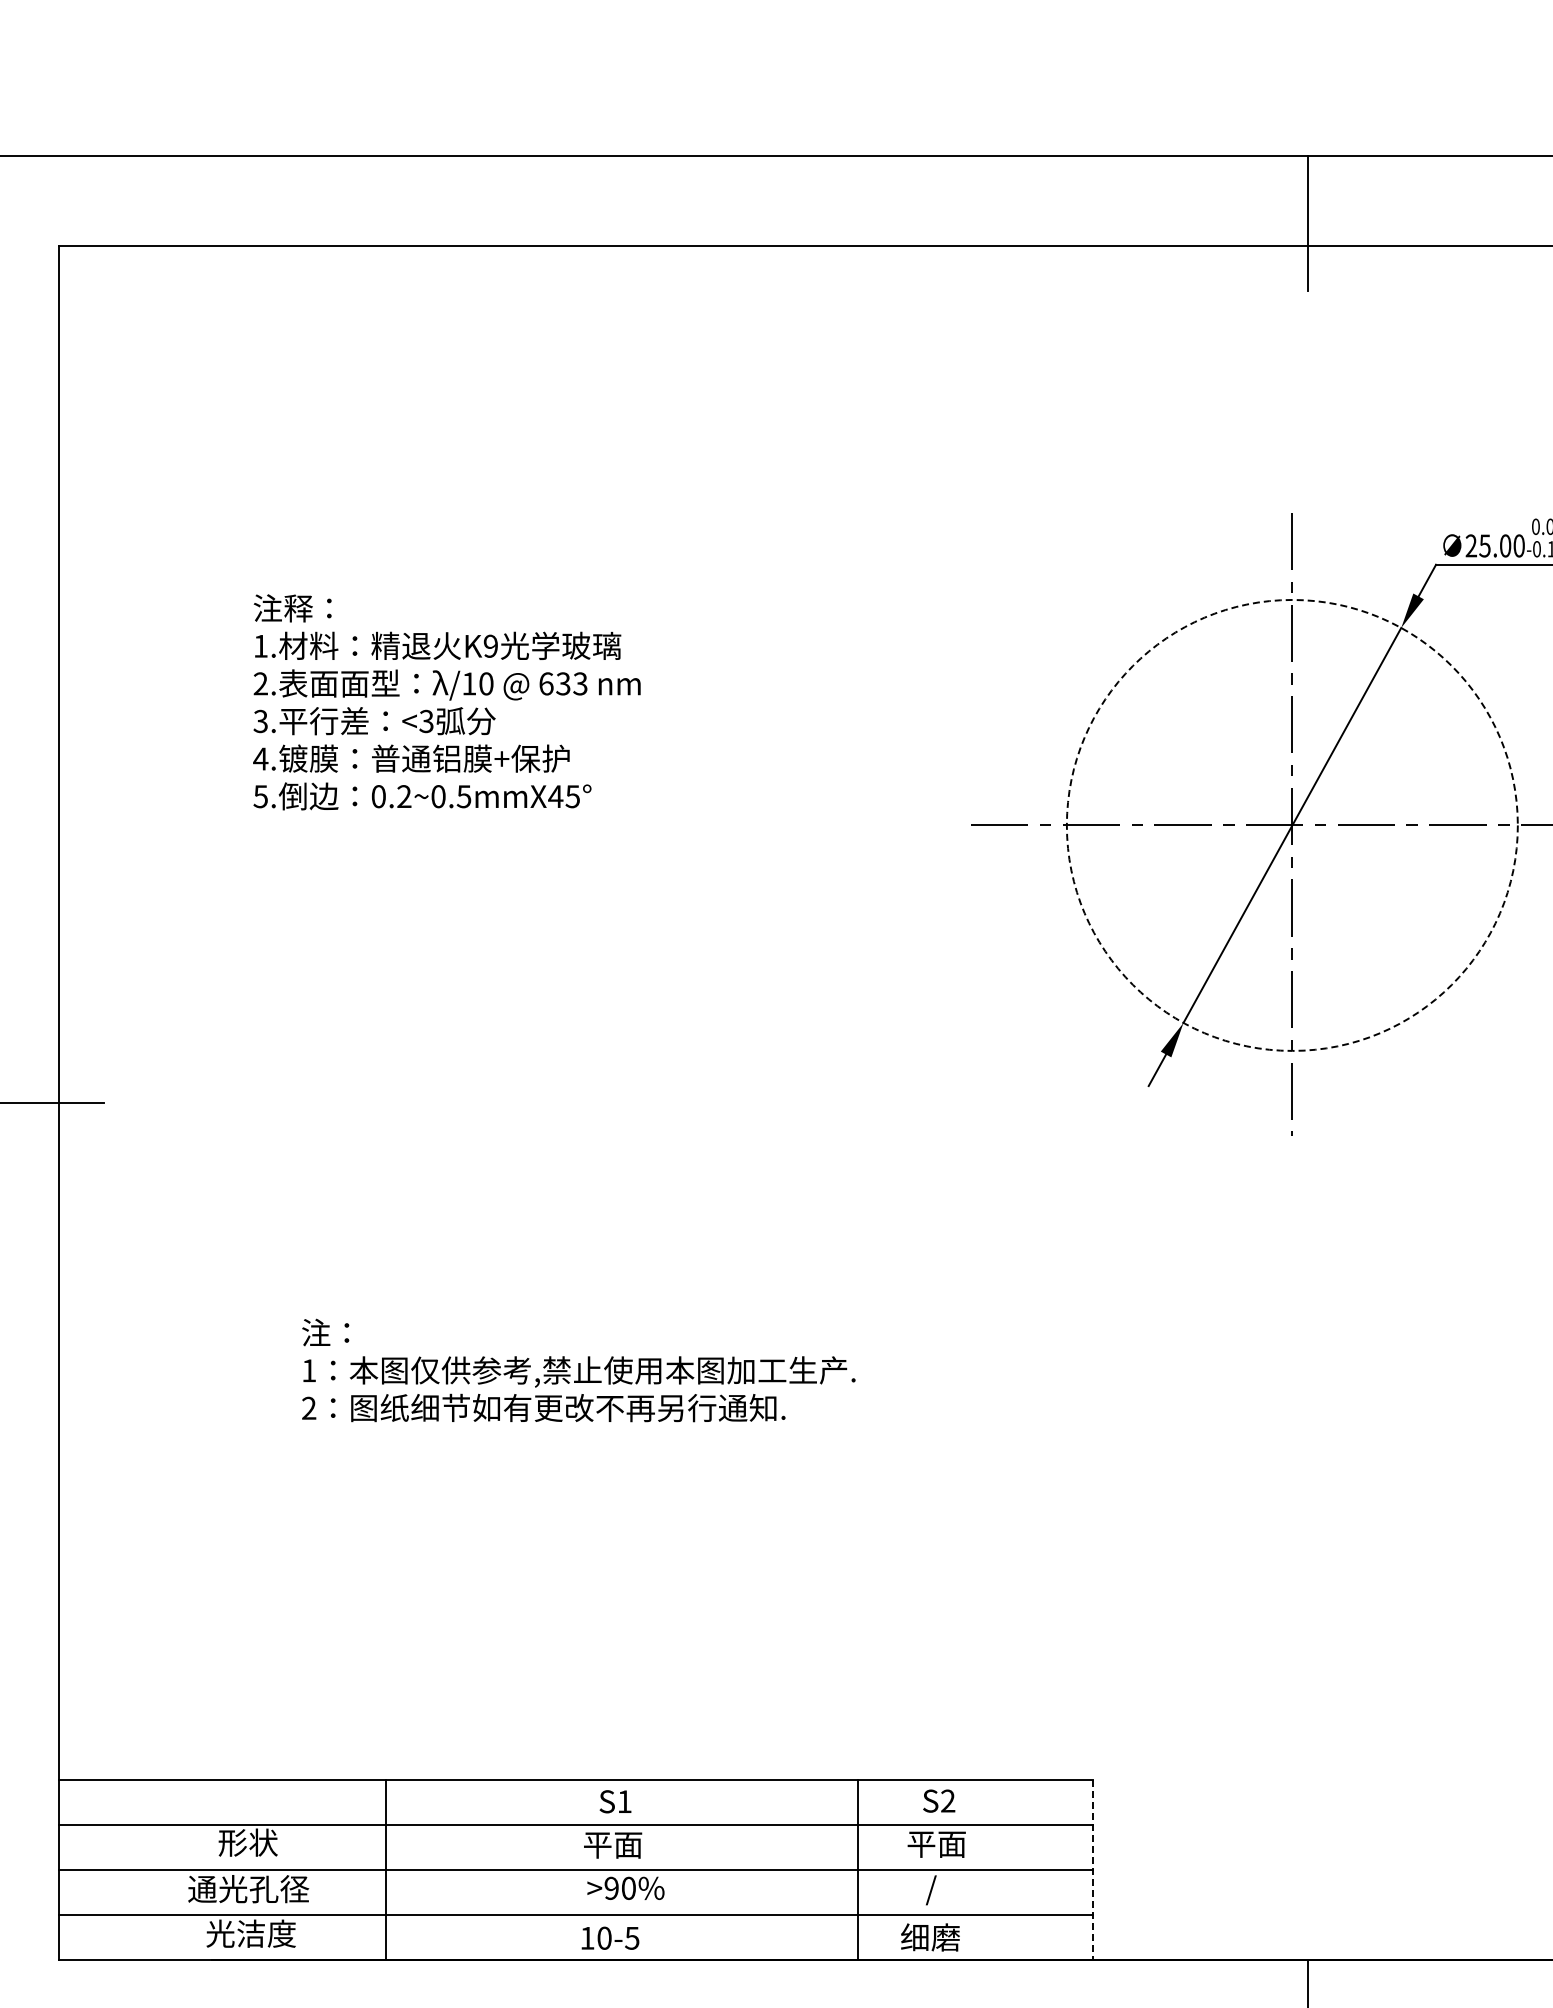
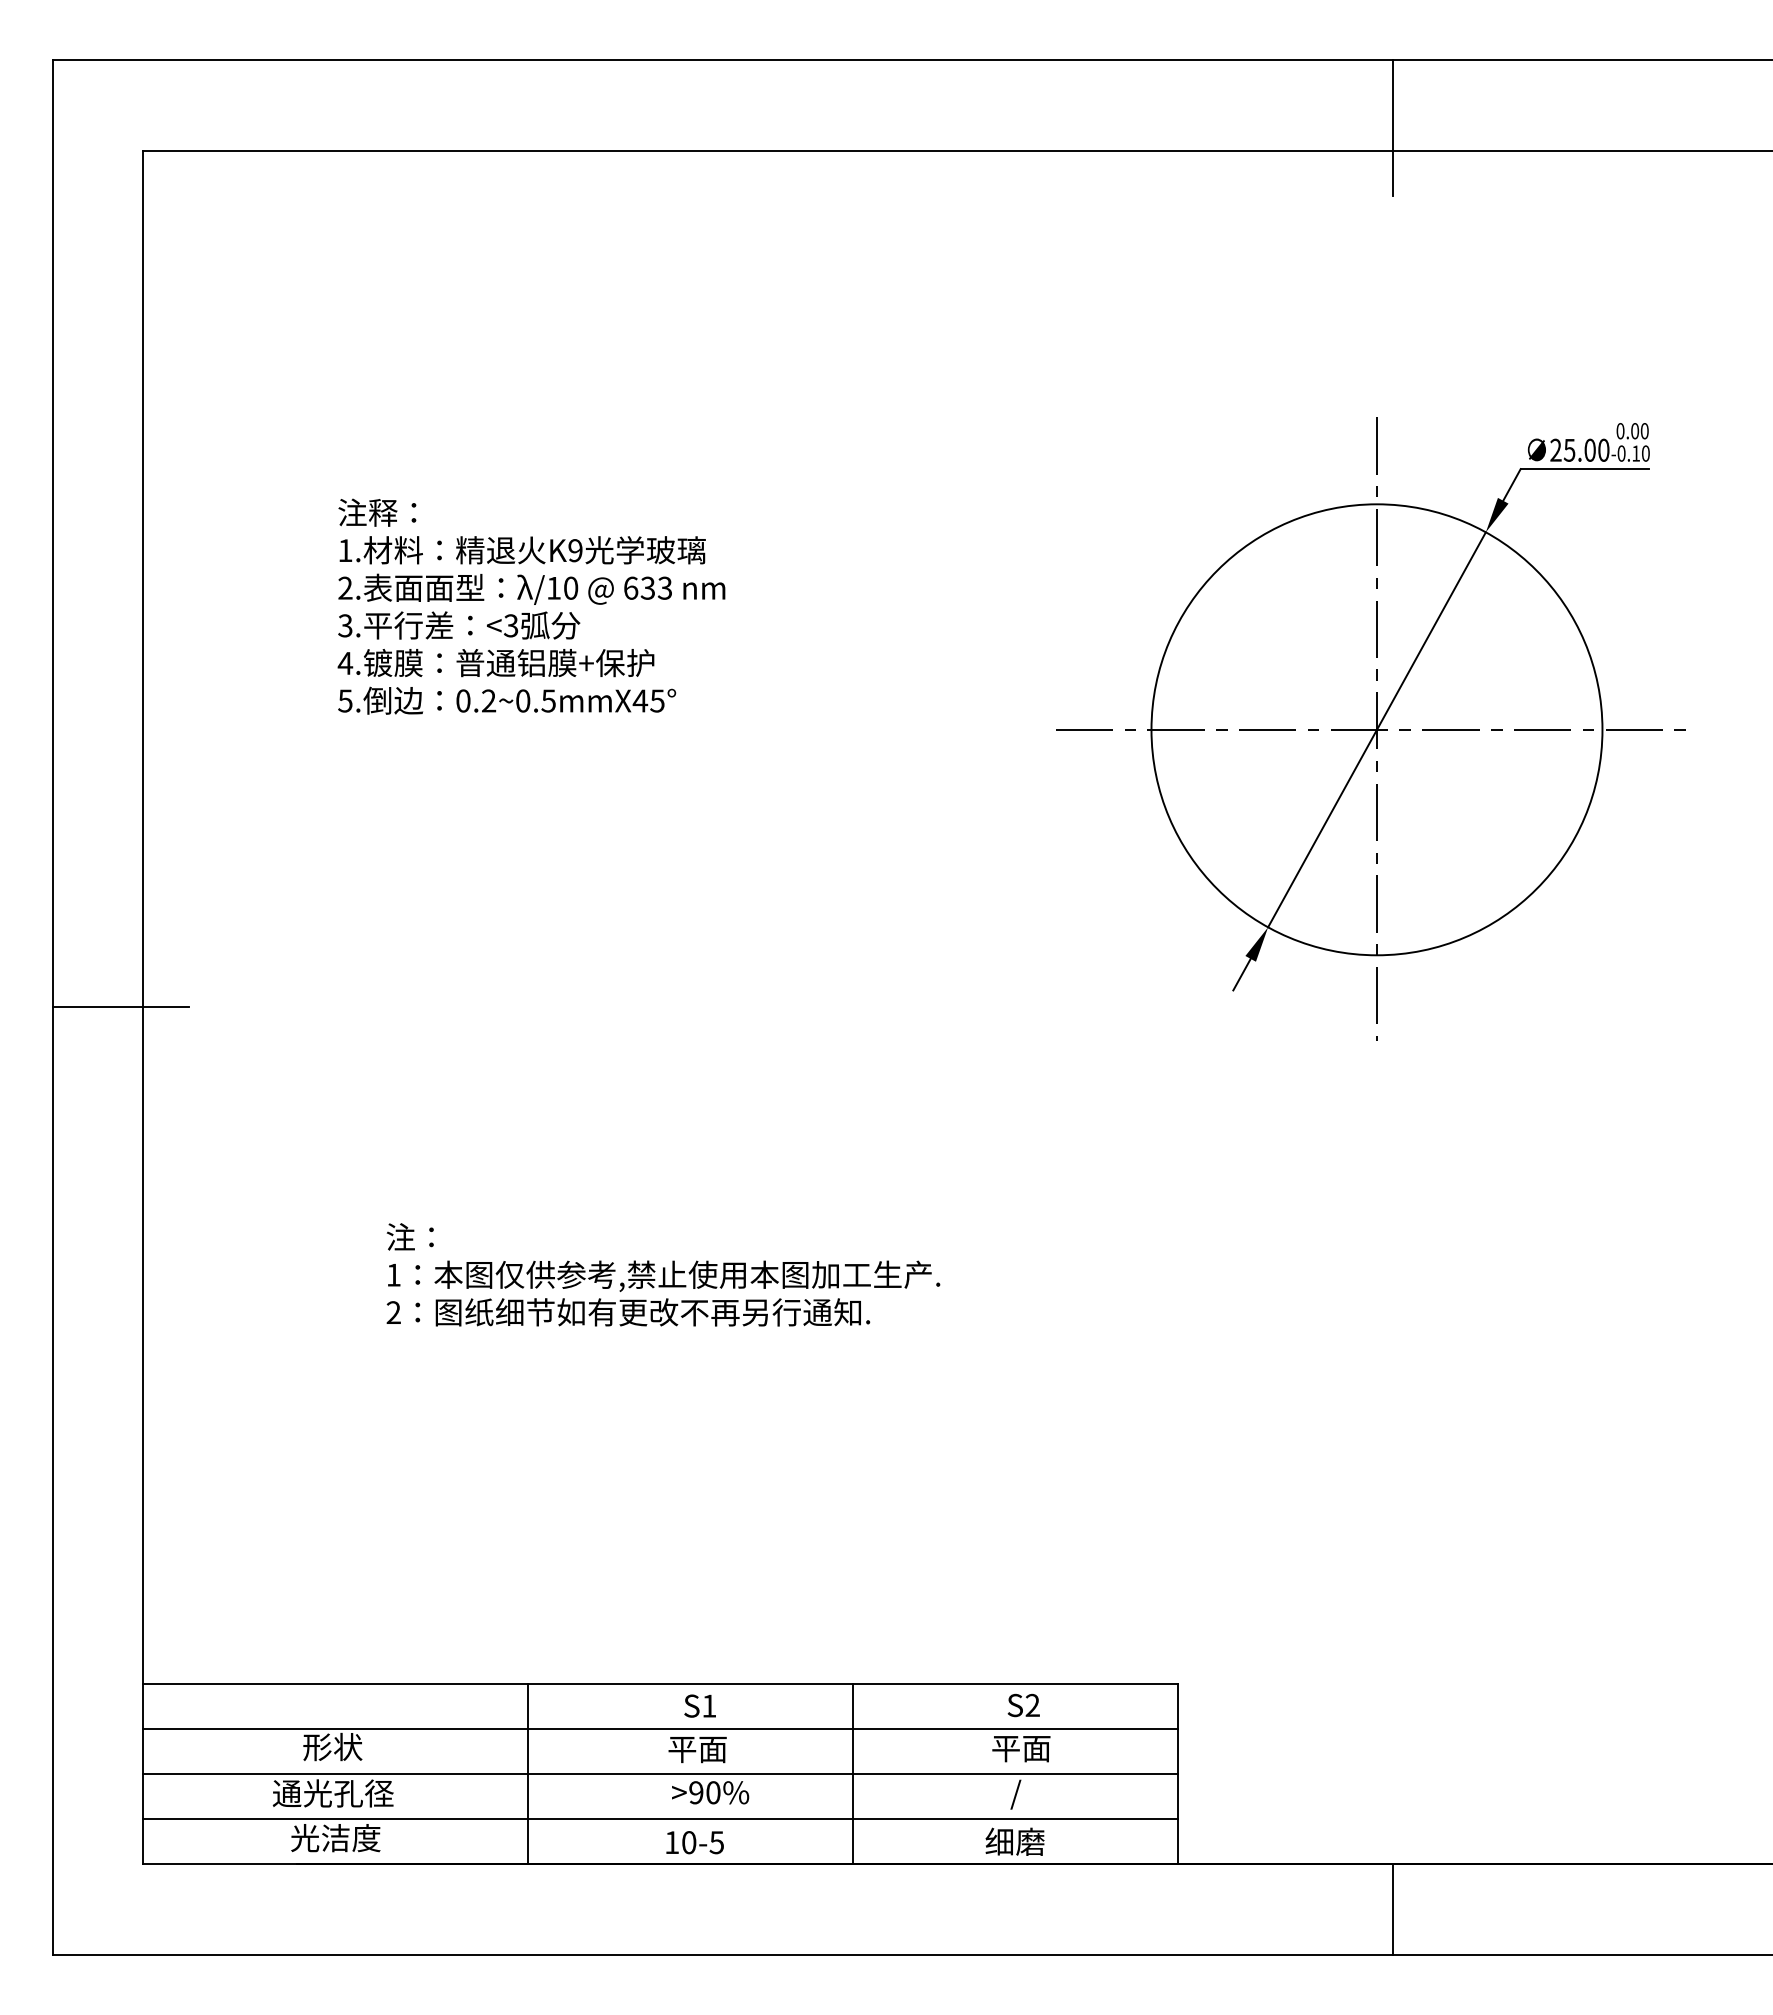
circle: (1291, 825) -> (1376, 729), dashed -> solid
line: (385, 1869) -> (528, 1773), moved
line: (857, 1869) -> (852, 1773), moved
line: (1092, 1870) -> (1177, 1774), dashed -> solid

